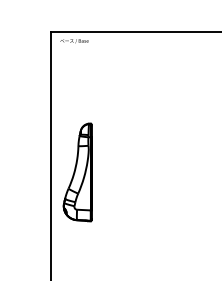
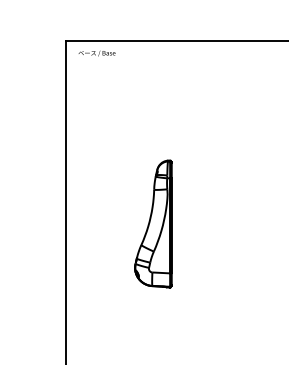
part: (77, 172) -> (153, 223), moved

